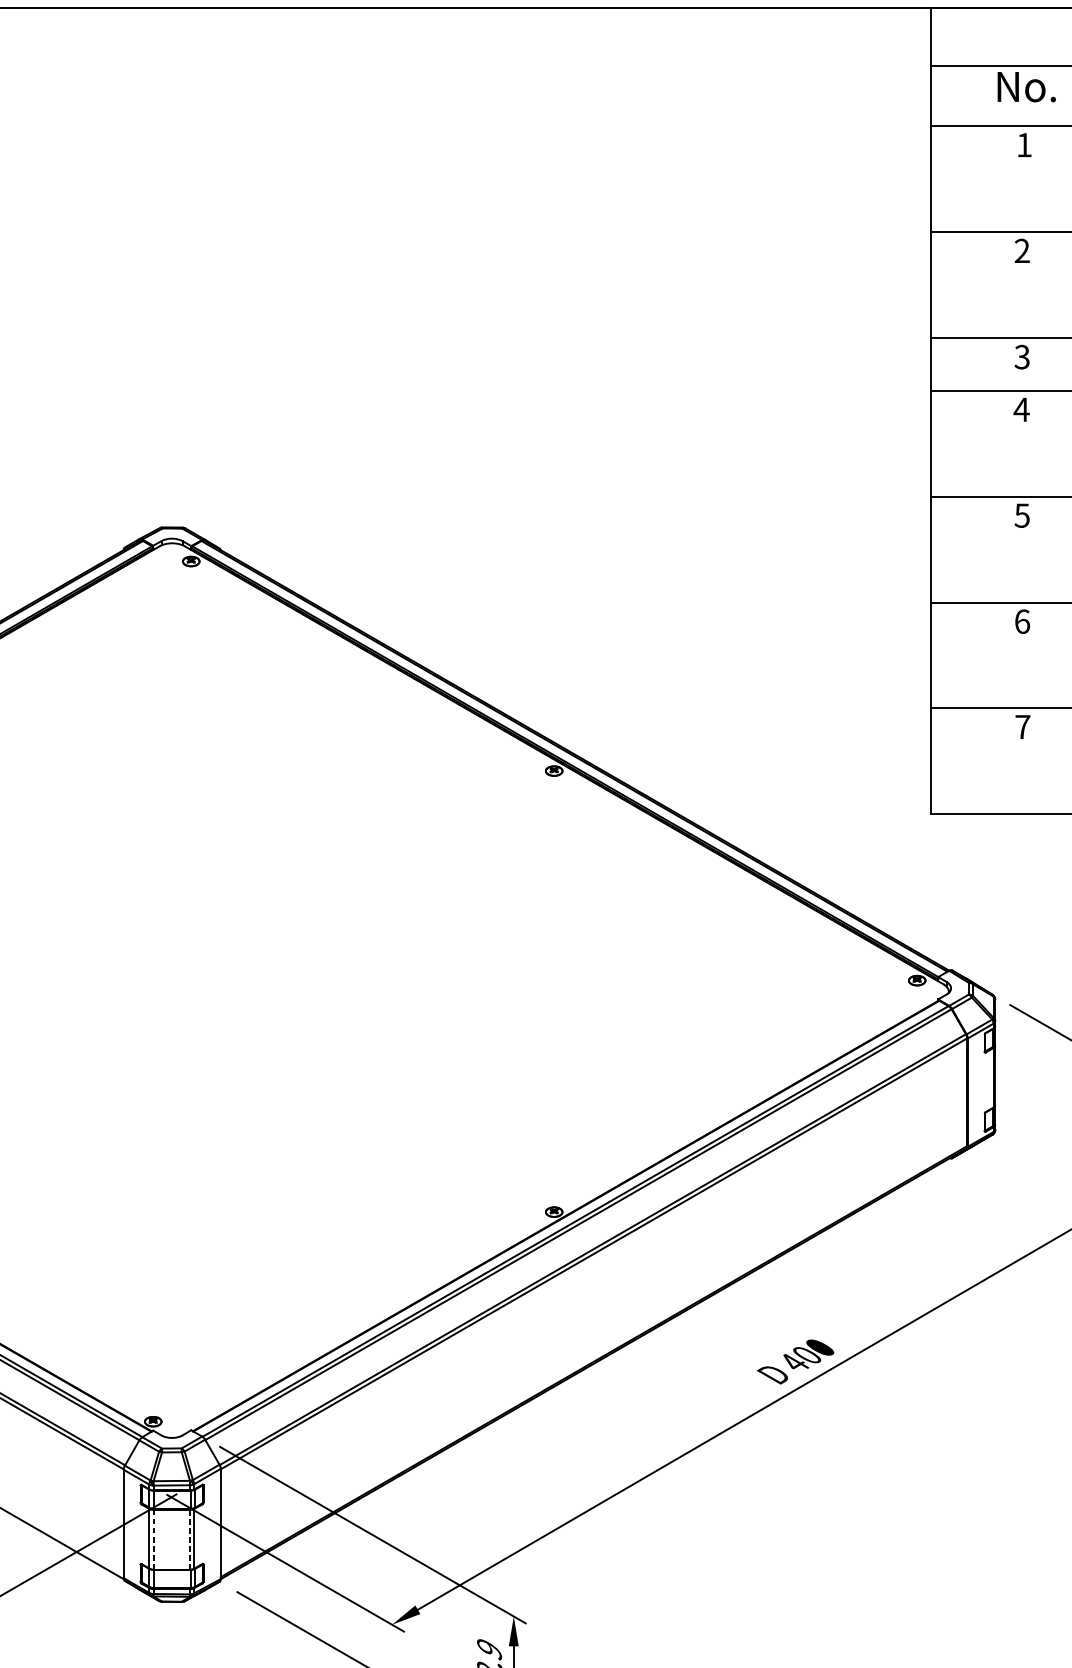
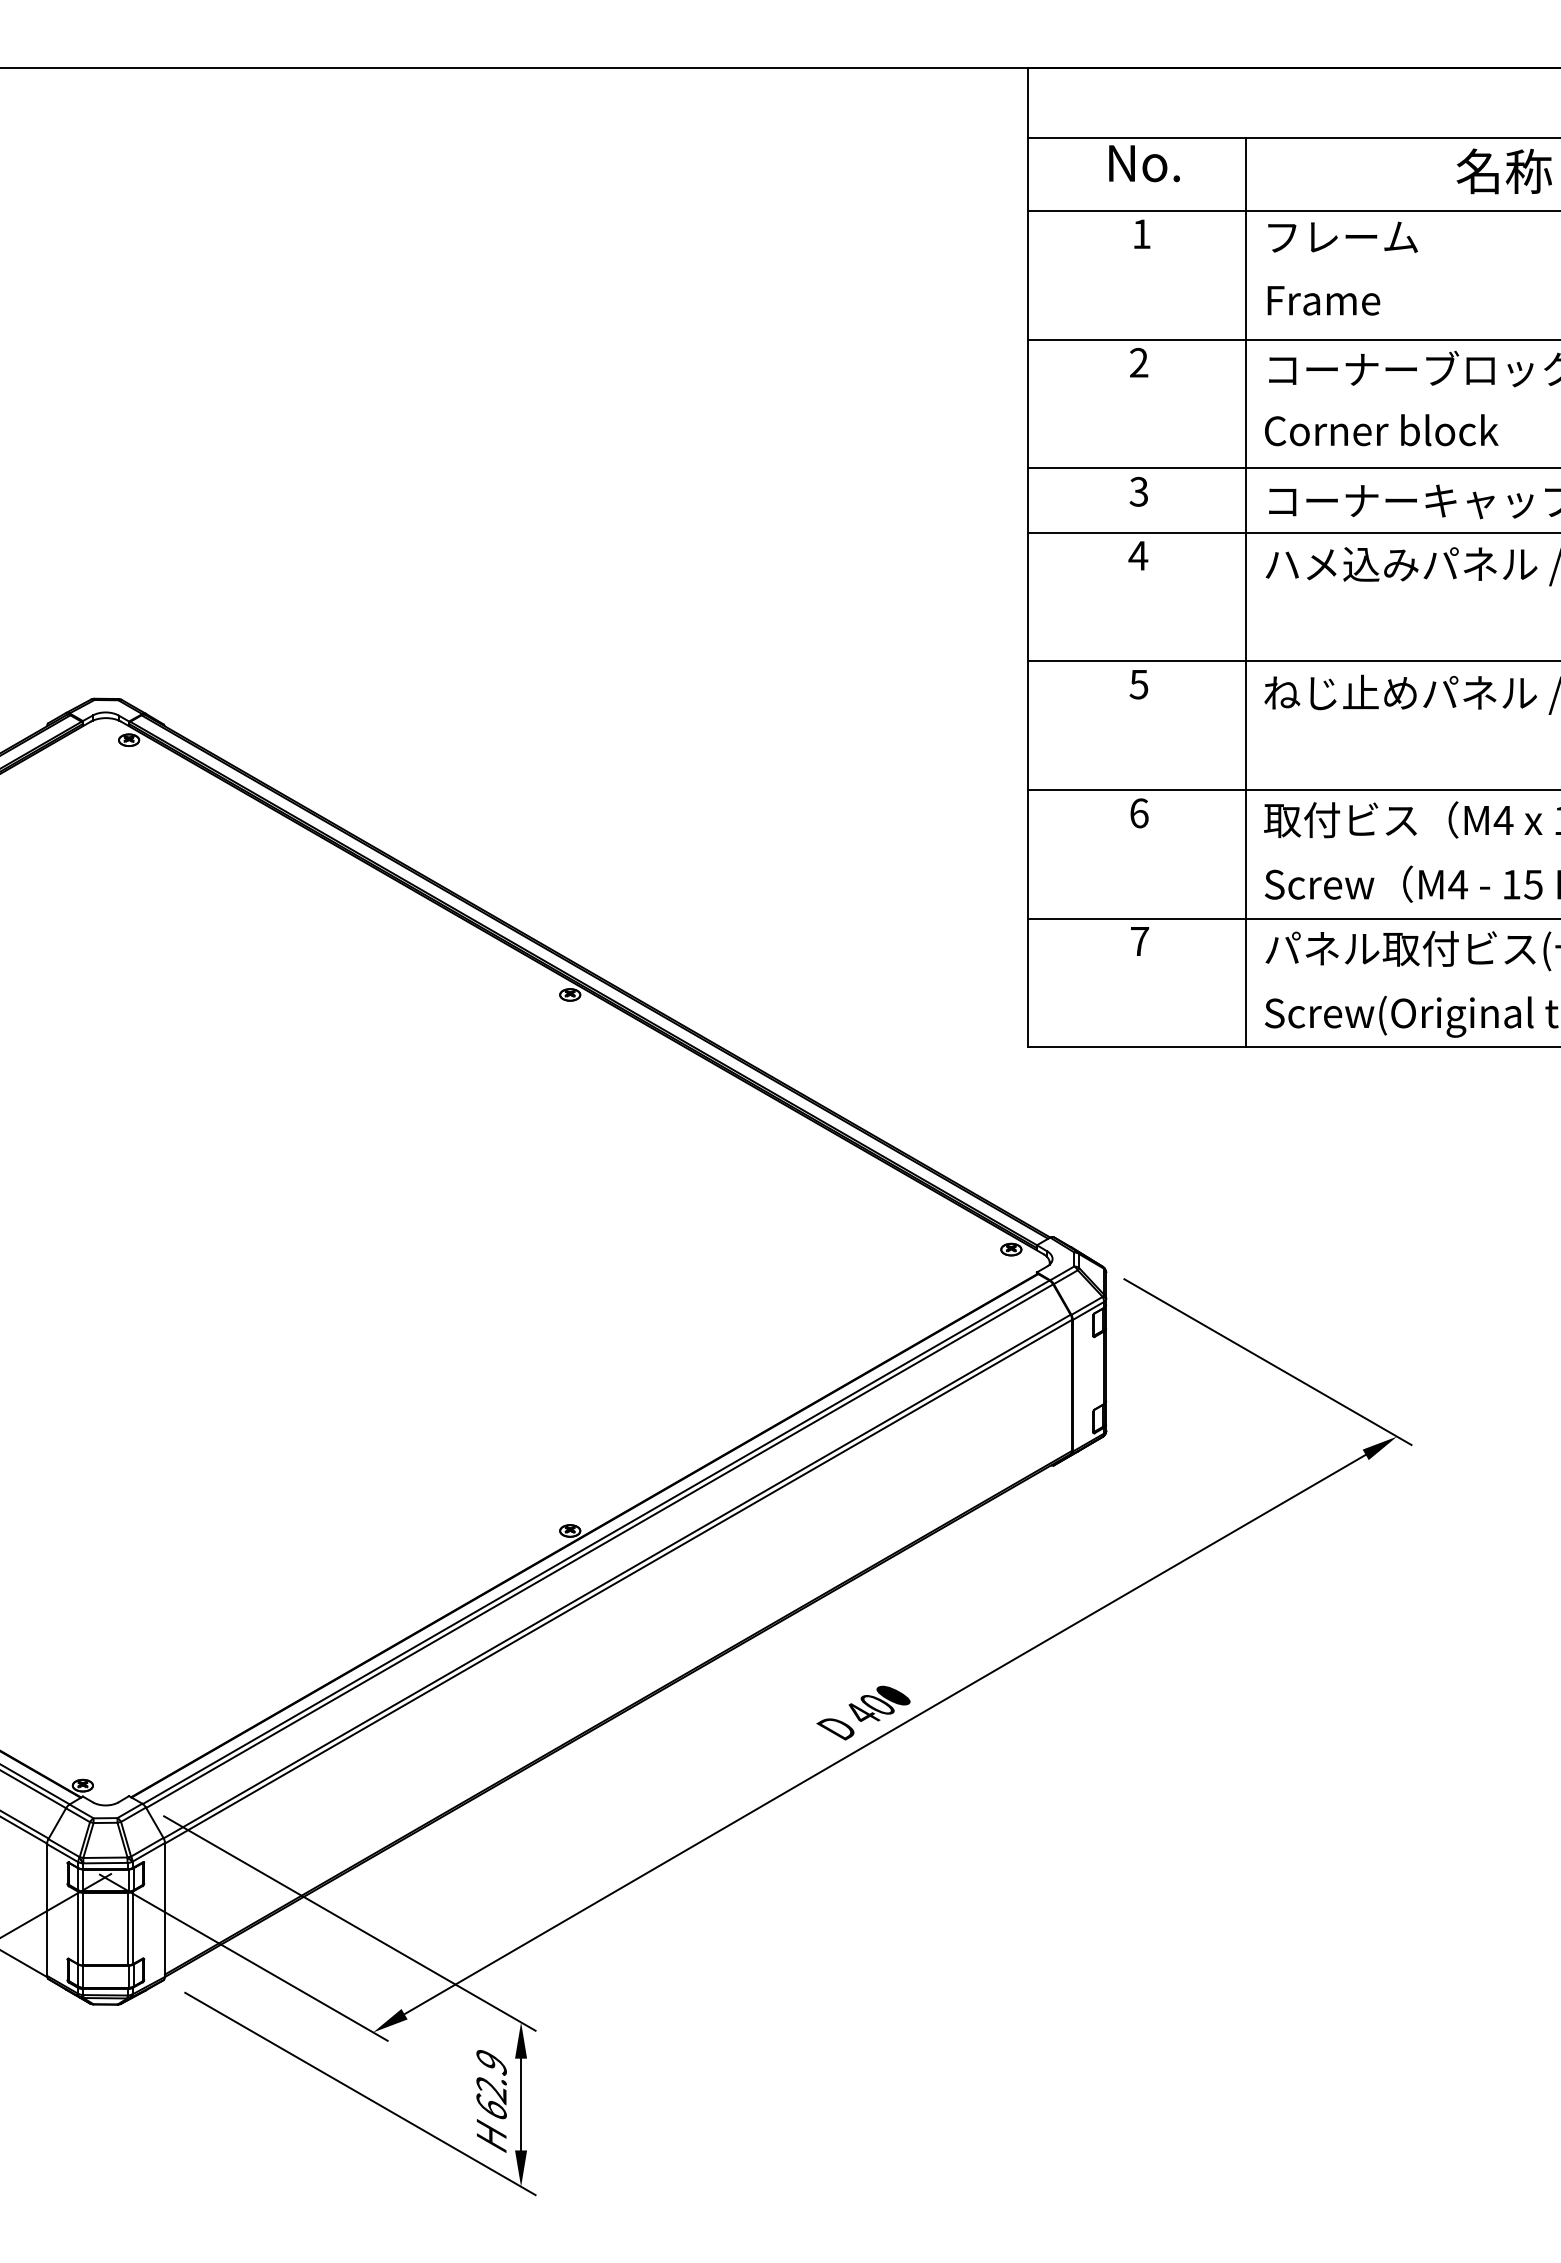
line: (153, 1539) -> (83, 1928), dashed -> solid
line: (189, 1540) -> (127, 1929), dashed -> solid

